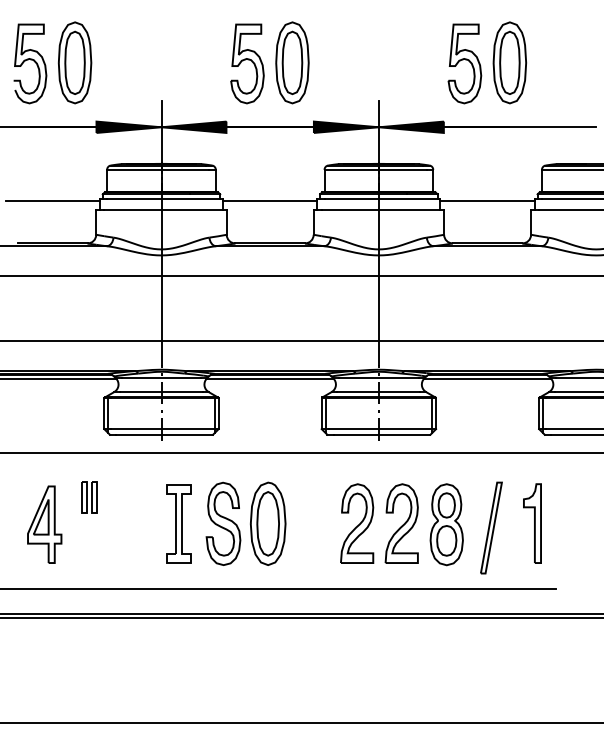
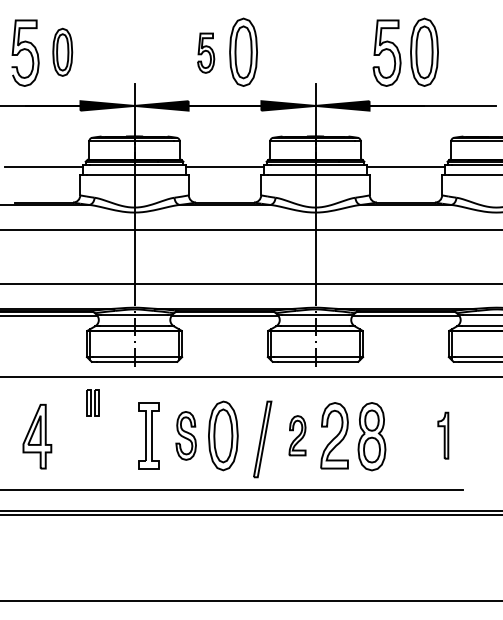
part: (75, 62) -> (63, 52), size x0.7
part: (247, 63) -> (206, 52), size x0.6
part: (89, 497) -> (92, 403), moved
part: (223, 523) -> (186, 435), size x0.7
part: (357, 523) -> (297, 435), size x0.6
part: (532, 523) -> (443, 435), size x0.7
part: (491, 527) -> (262, 438), moved

